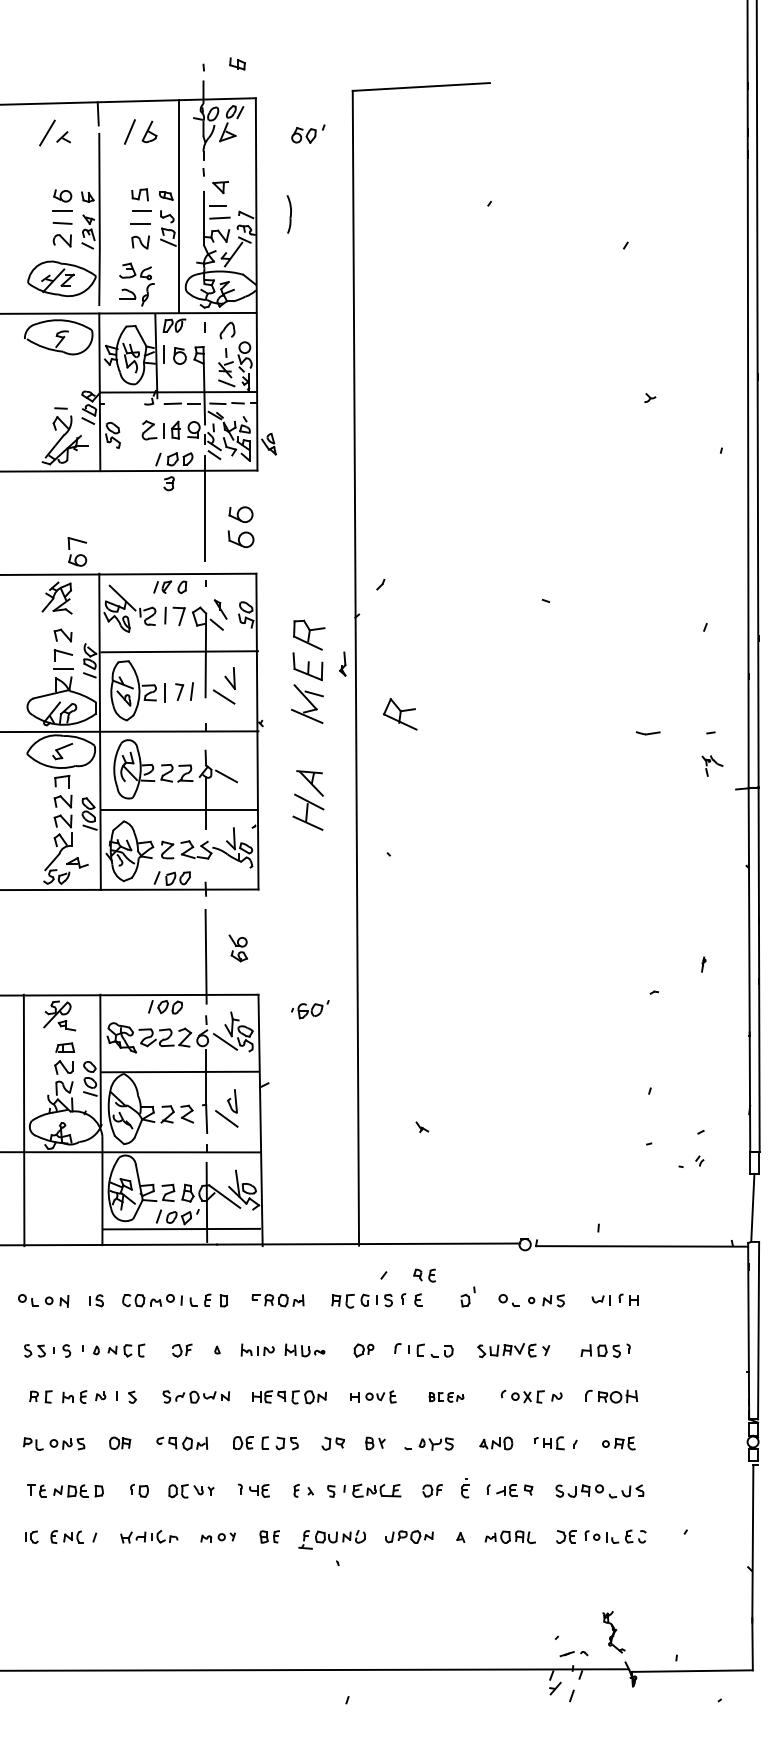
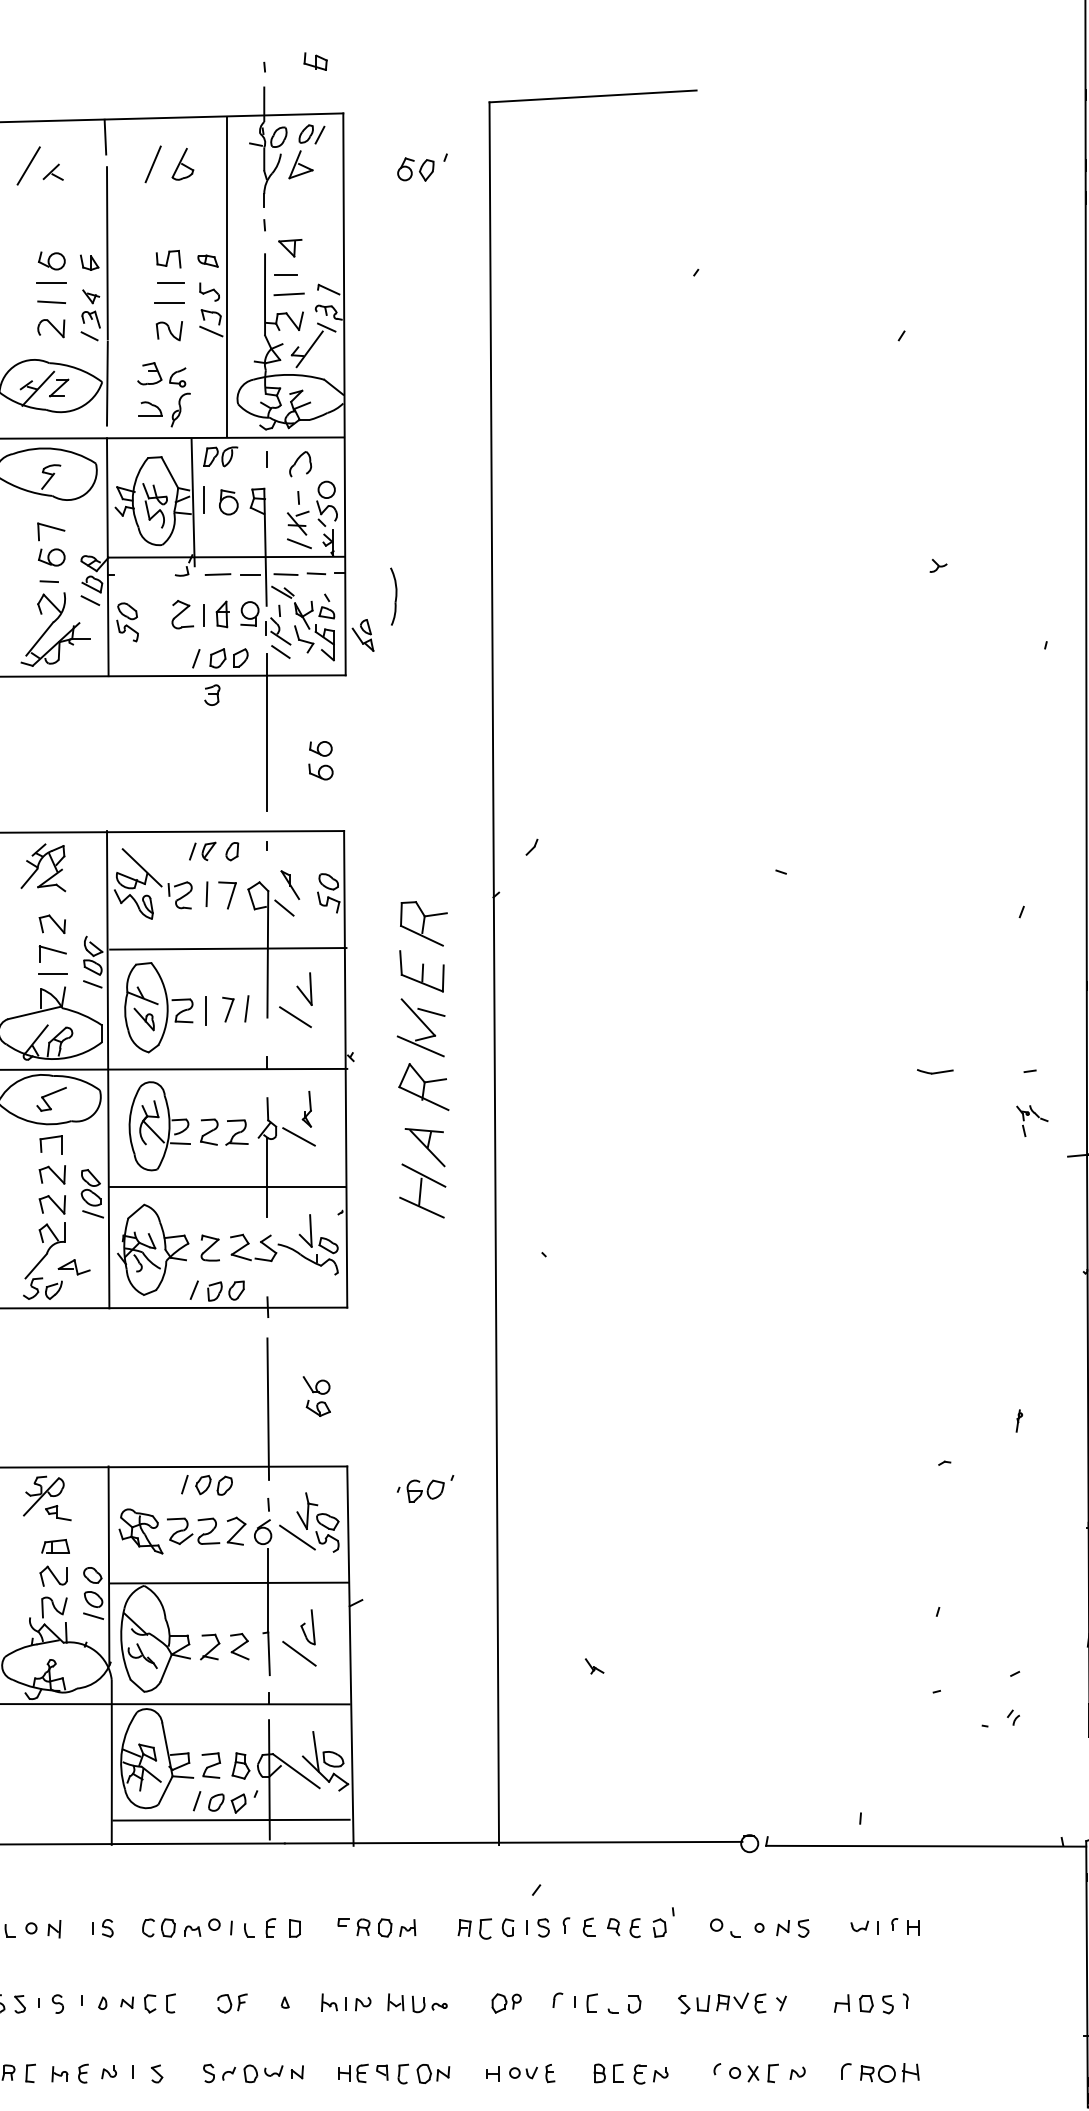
part: (288, 214) -> (392, 596), moved
part: (240, 526) -> (320, 759), size x0.62
part: (77, 551) -> (51, 543), moved
part: (342, 663) -> (306, 1108), moved
part: (399, 714) -> (422, 1087), moved
part: (424, 1275) -> (623, 1927), moved
part: (446, 1397) -> (631, 2074), size x1.43

